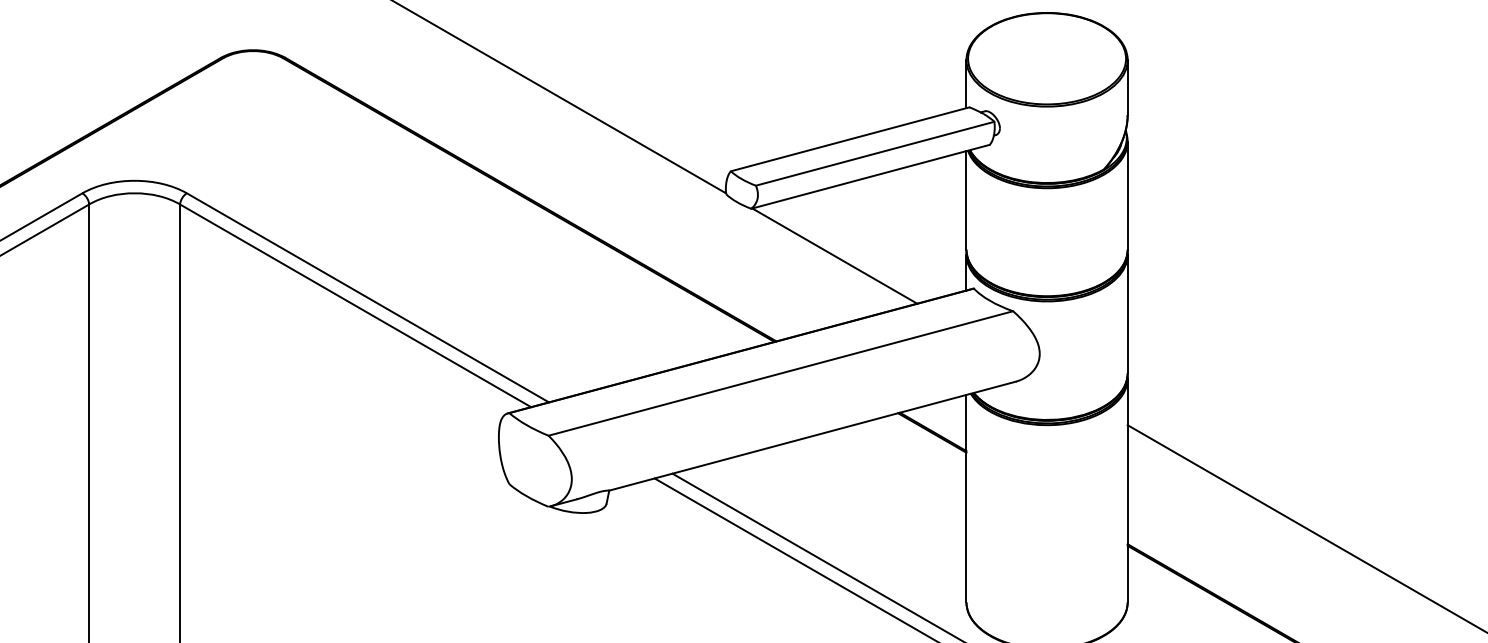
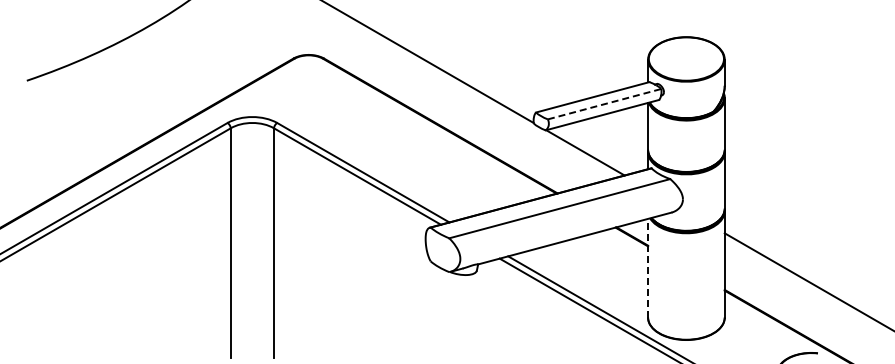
line: (874, 154) -> (604, 104), solid -> dashed
line: (967, 497) -> (648, 267), solid -> dashed

